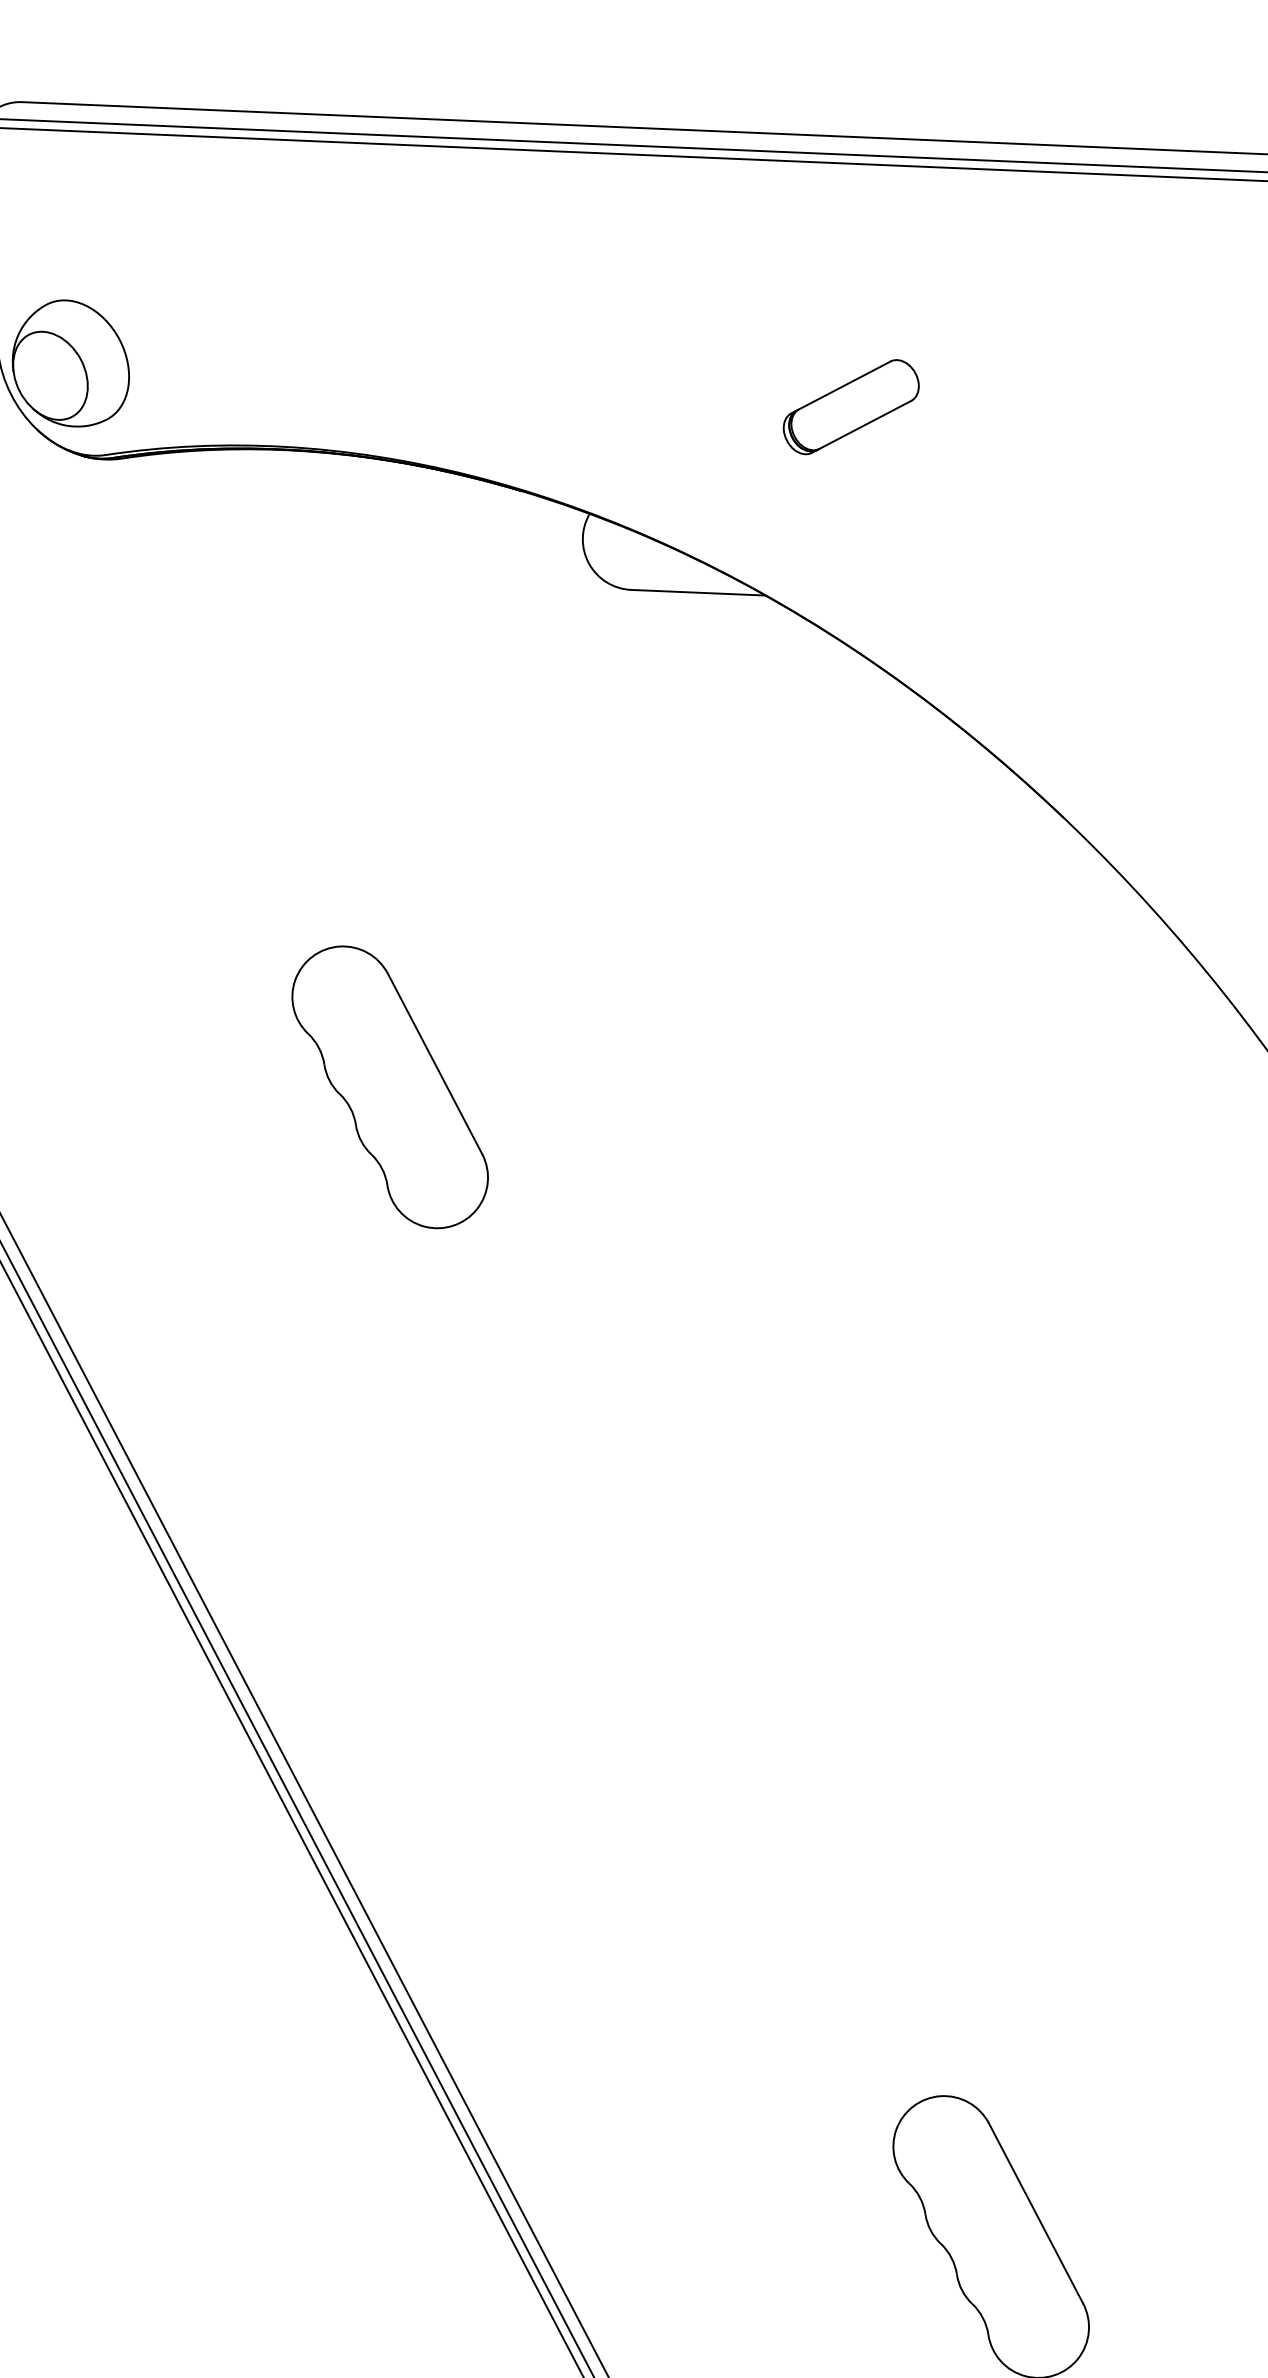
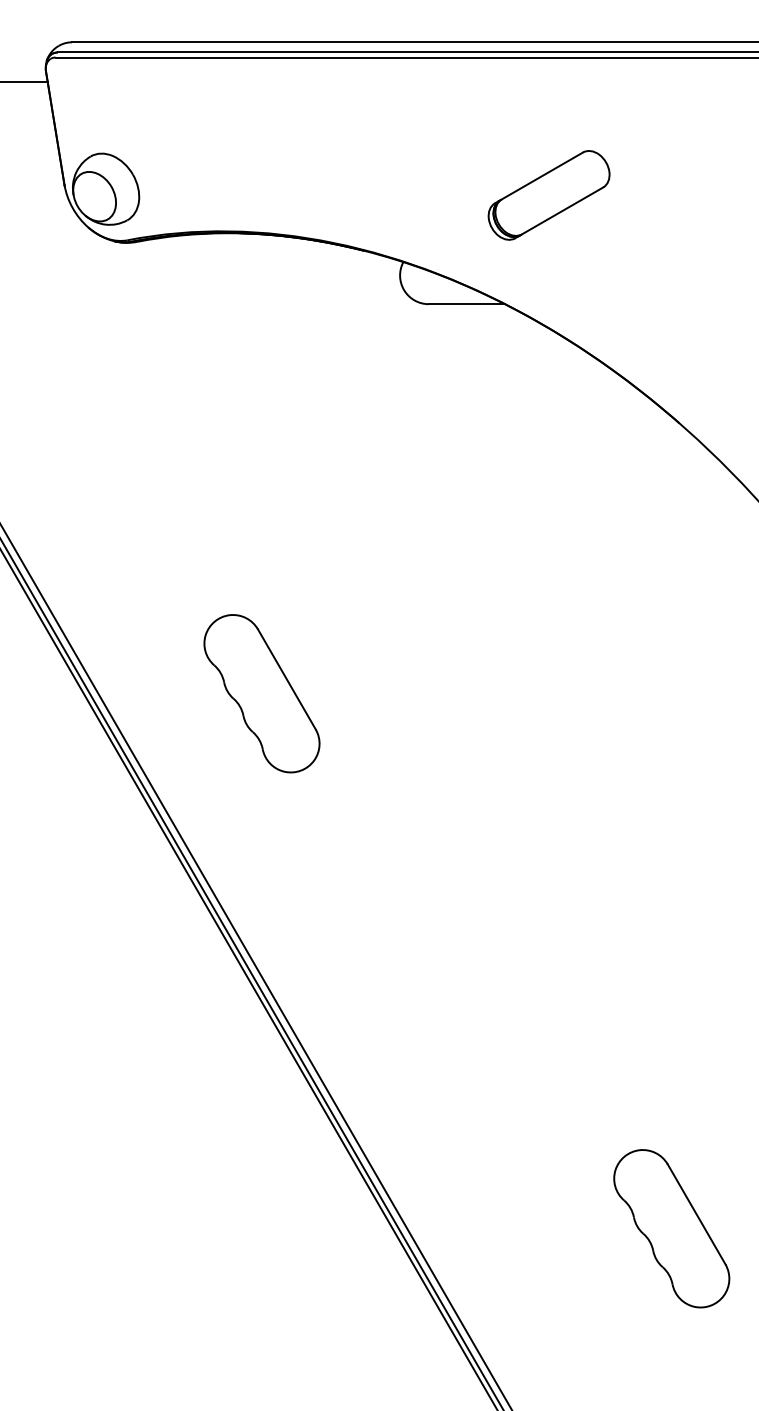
part: (850, 407) -> (548, 195), size x1.6
part: (389, 1086) -> (261, 693), moved

